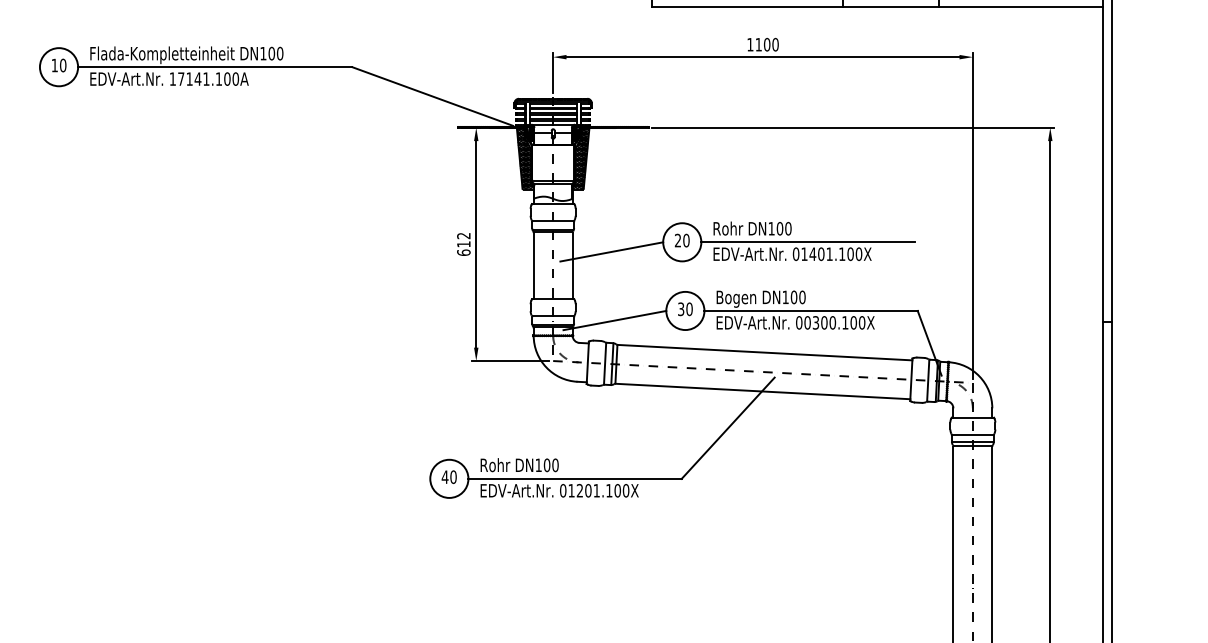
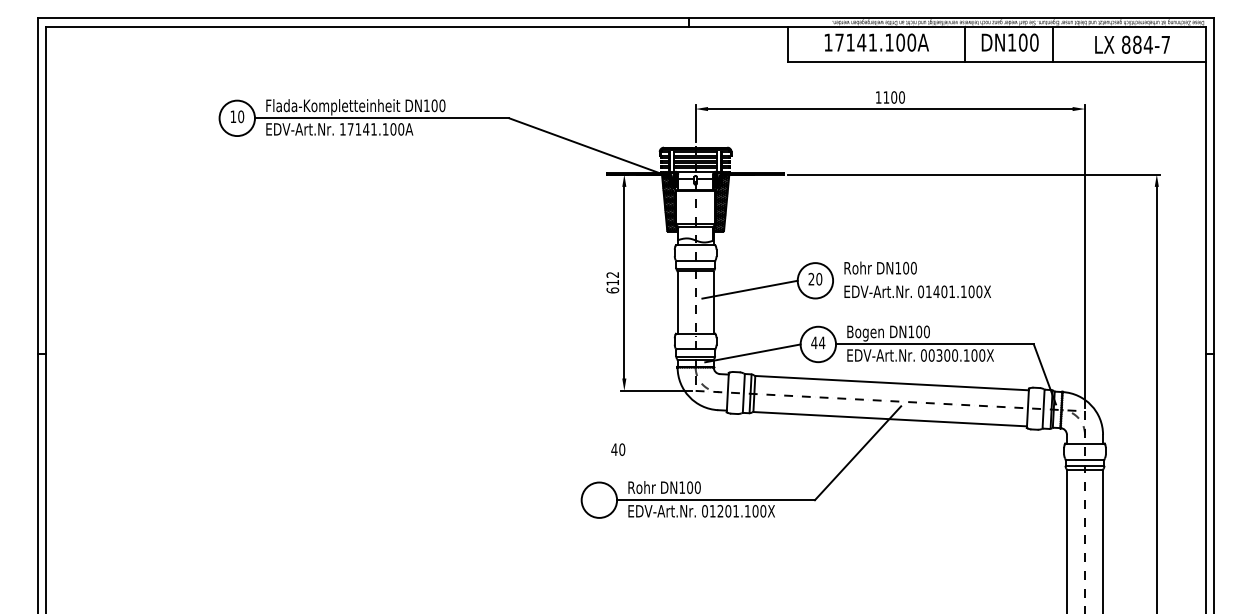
line: (807, 241) -> (931, 280), removed
text: (685, 308) -> (818, 342), 30 -> 44
text: (449, 477) -> (618, 449), moved

